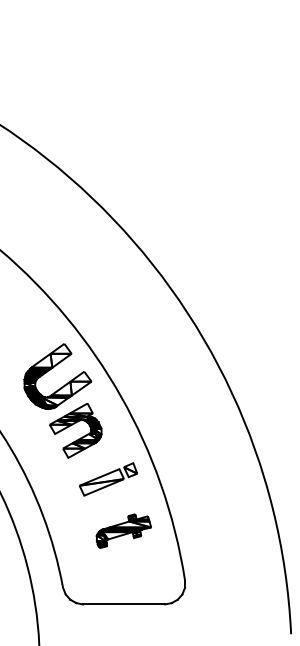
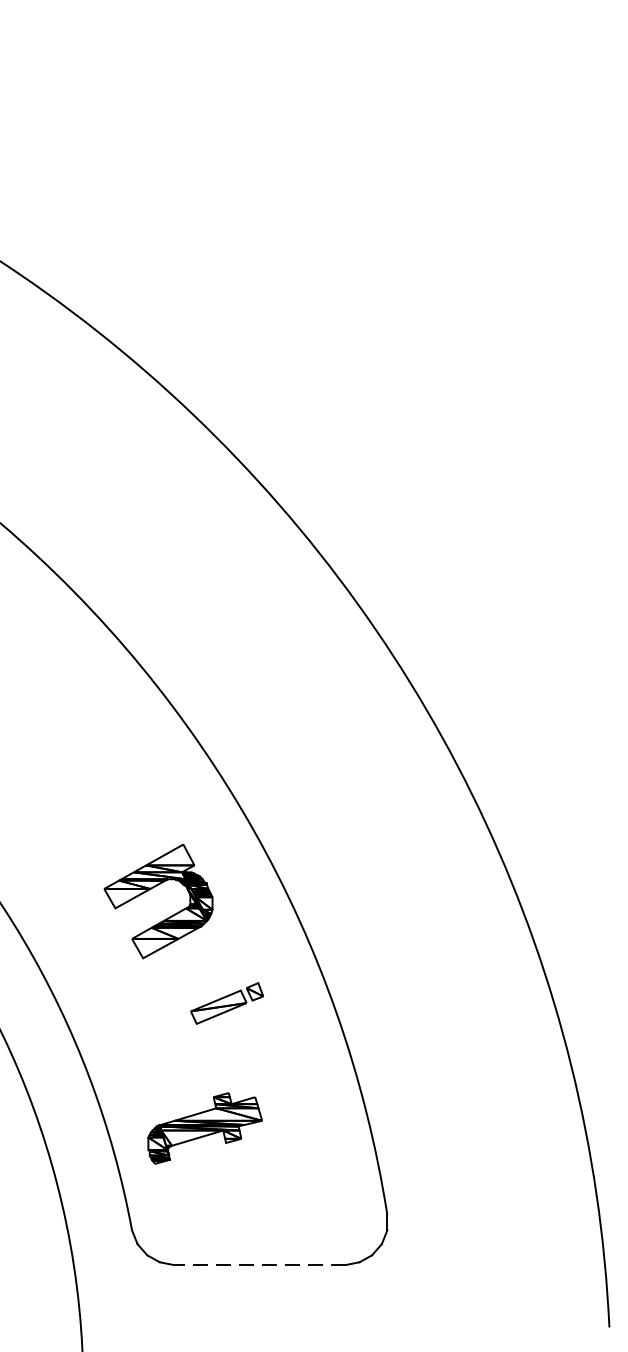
part: (53, 368) -> (112, 771), removed
part: (108, 479) -> (227, 1003), size x0.6
part: (123, 530) -> (204, 1127), moved
line: (123, 604) -> (258, 1265), solid -> dashed

